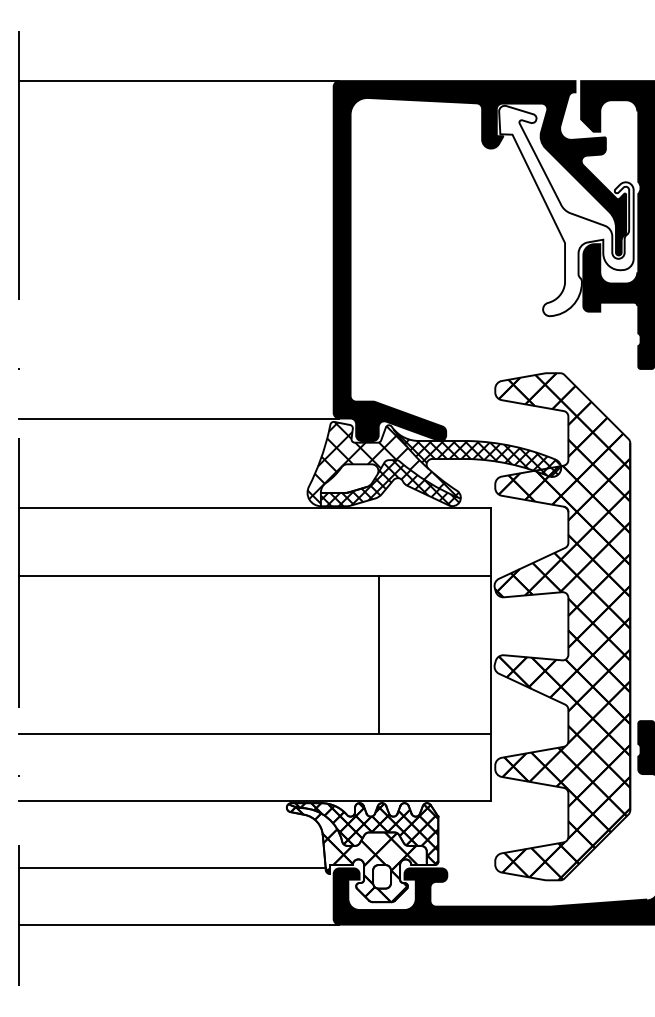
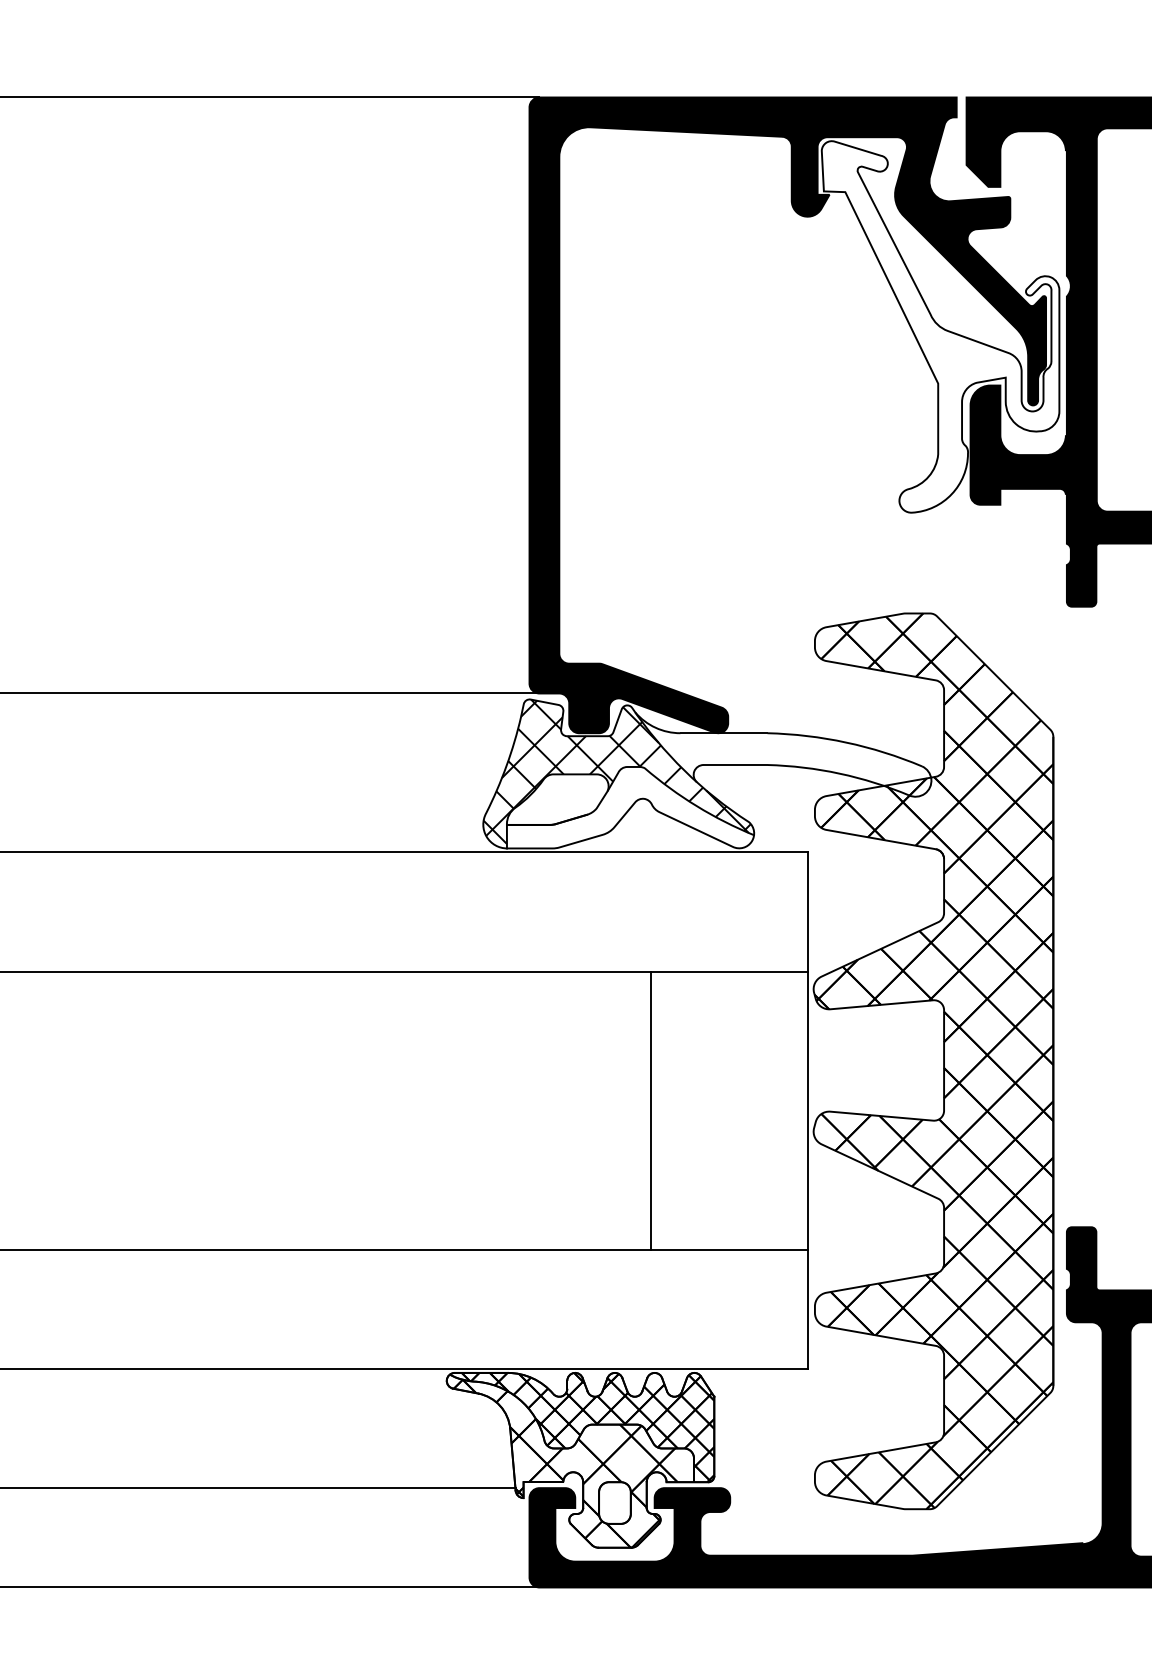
hatch: (477, 452) -> (783, 753), removed
hatch: (389, 483) -> (628, 808), removed
line: (378, 654) -> (651, 1110), moved

